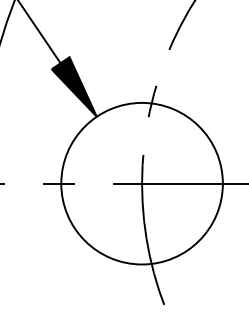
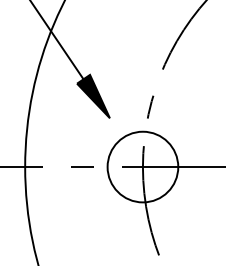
circle: (141, 182) -> (142, 166), size x0.6

